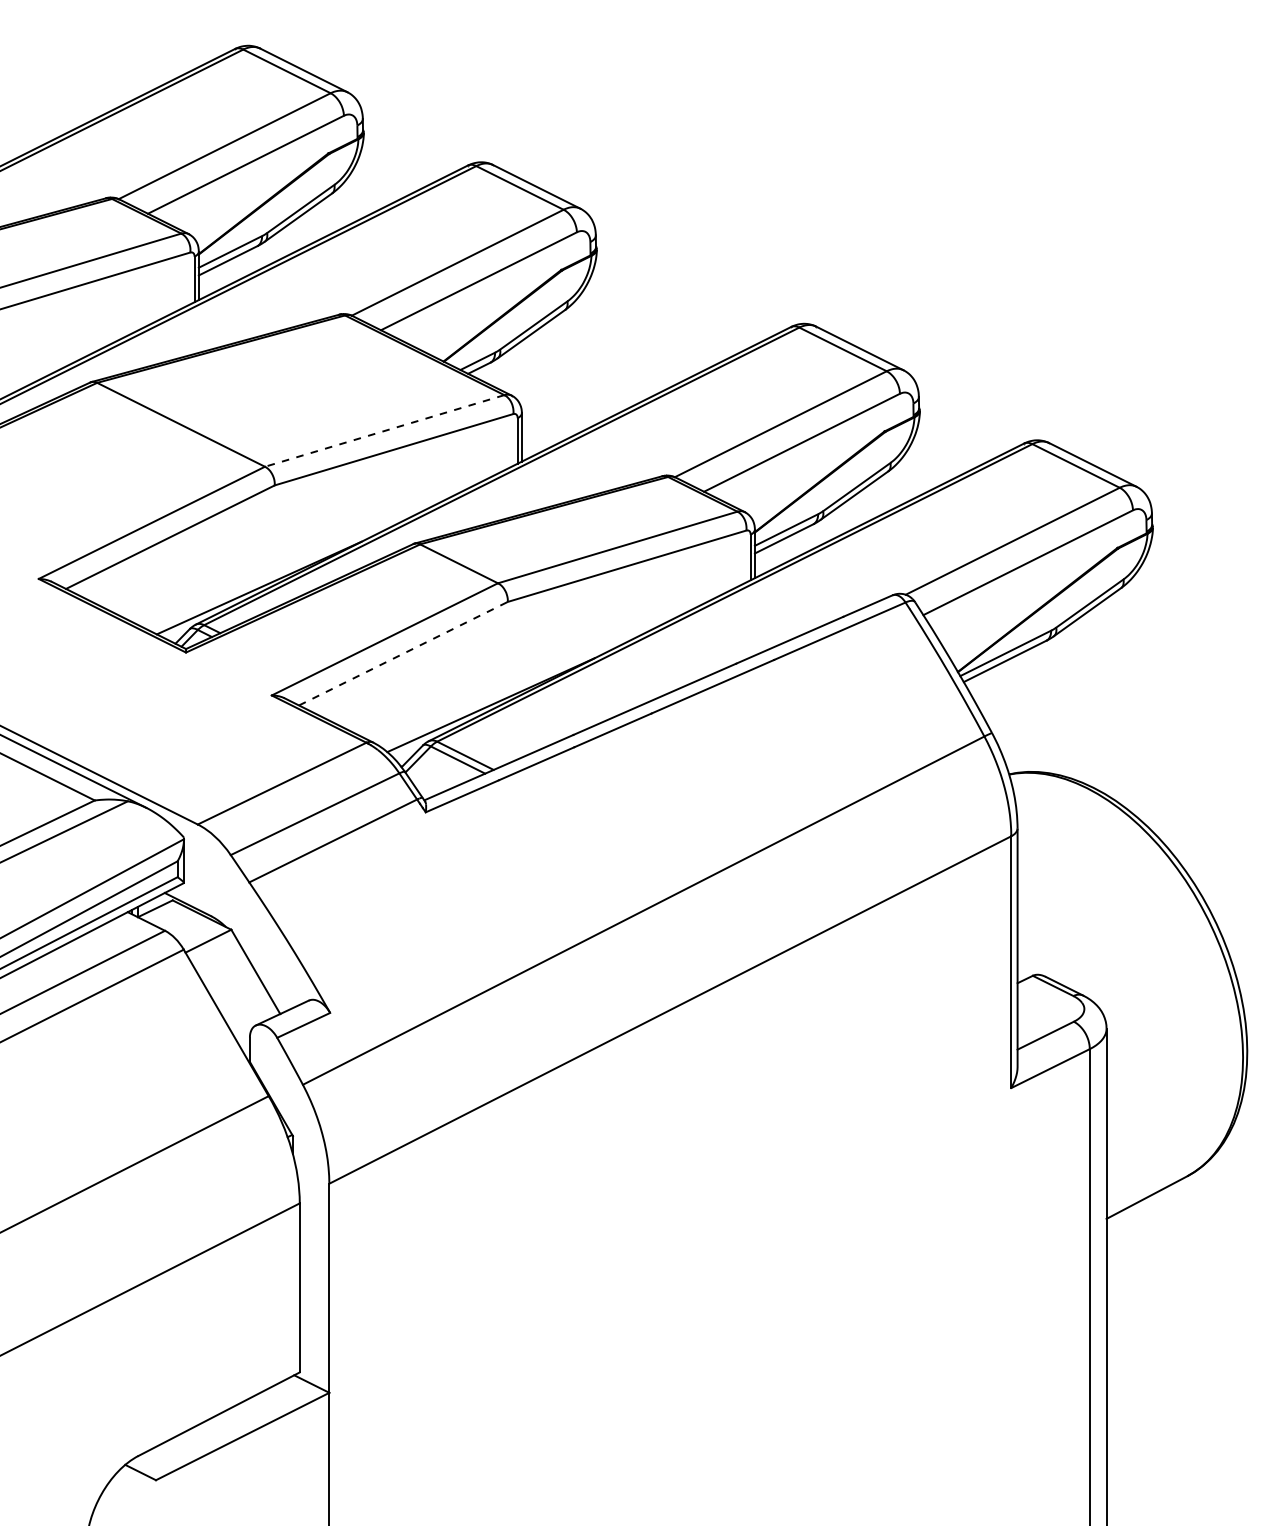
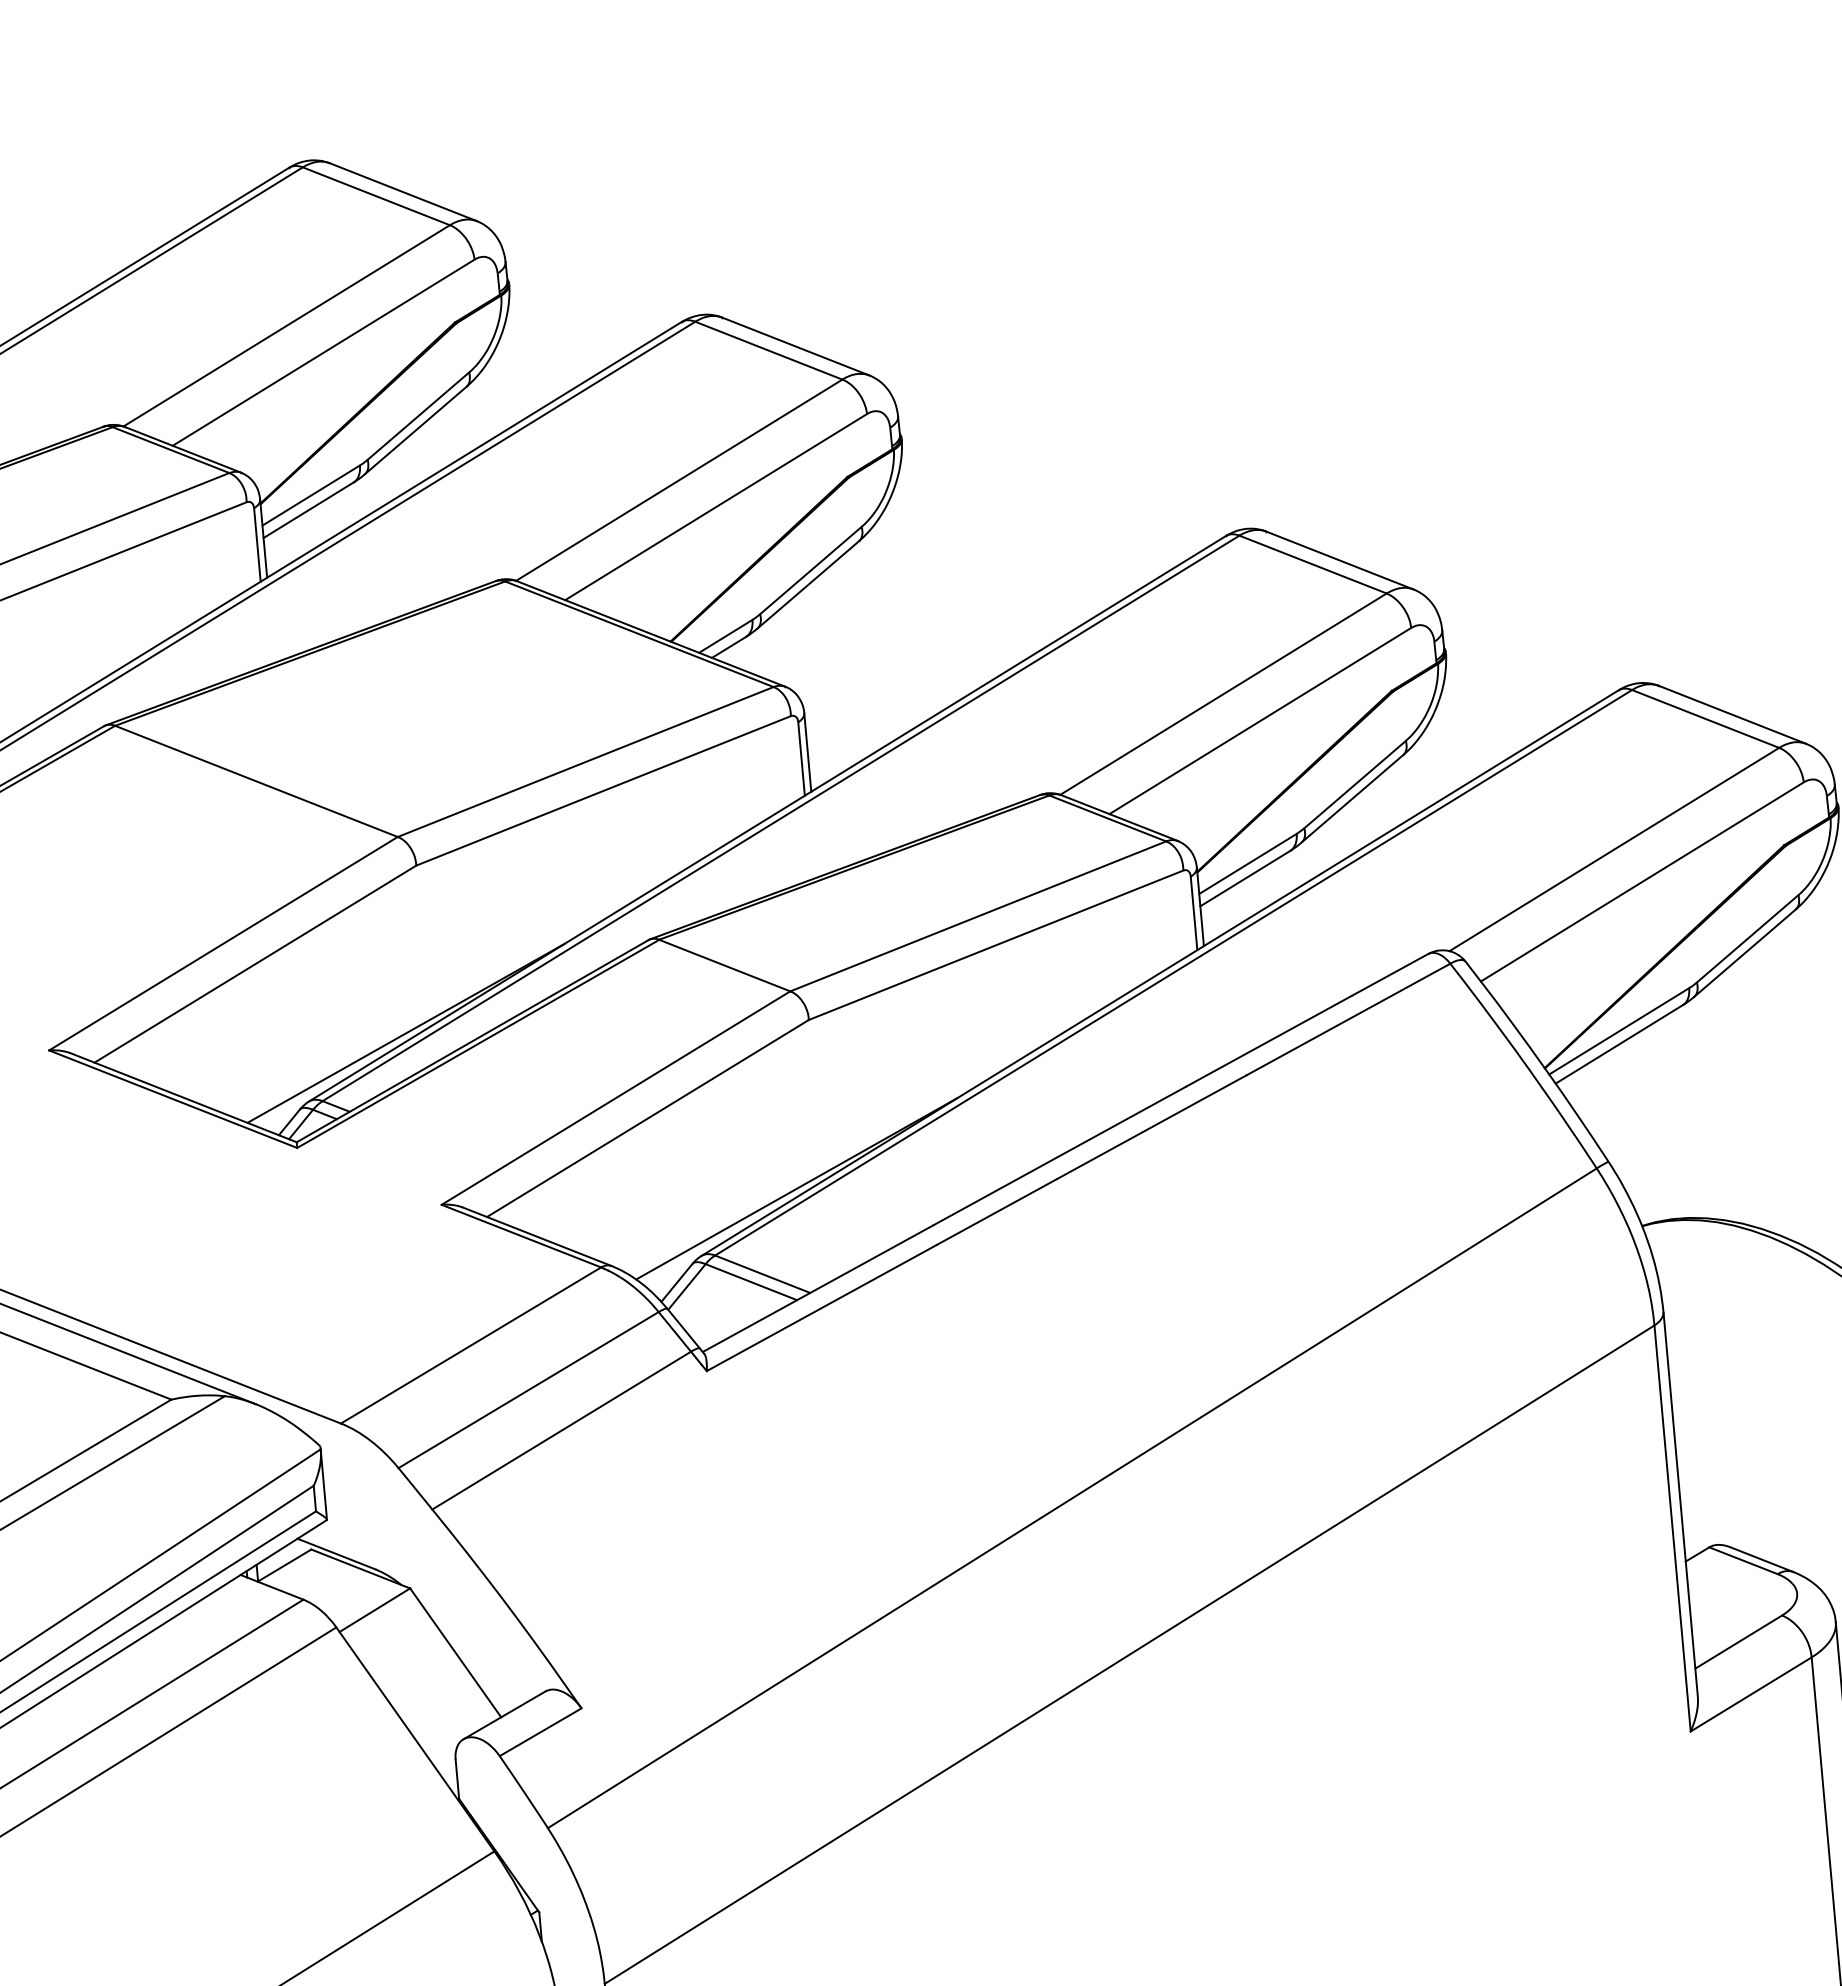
line: (384, 430) -> (585, 761), dashed -> solid
line: (403, 653) -> (648, 1118), dashed -> solid

